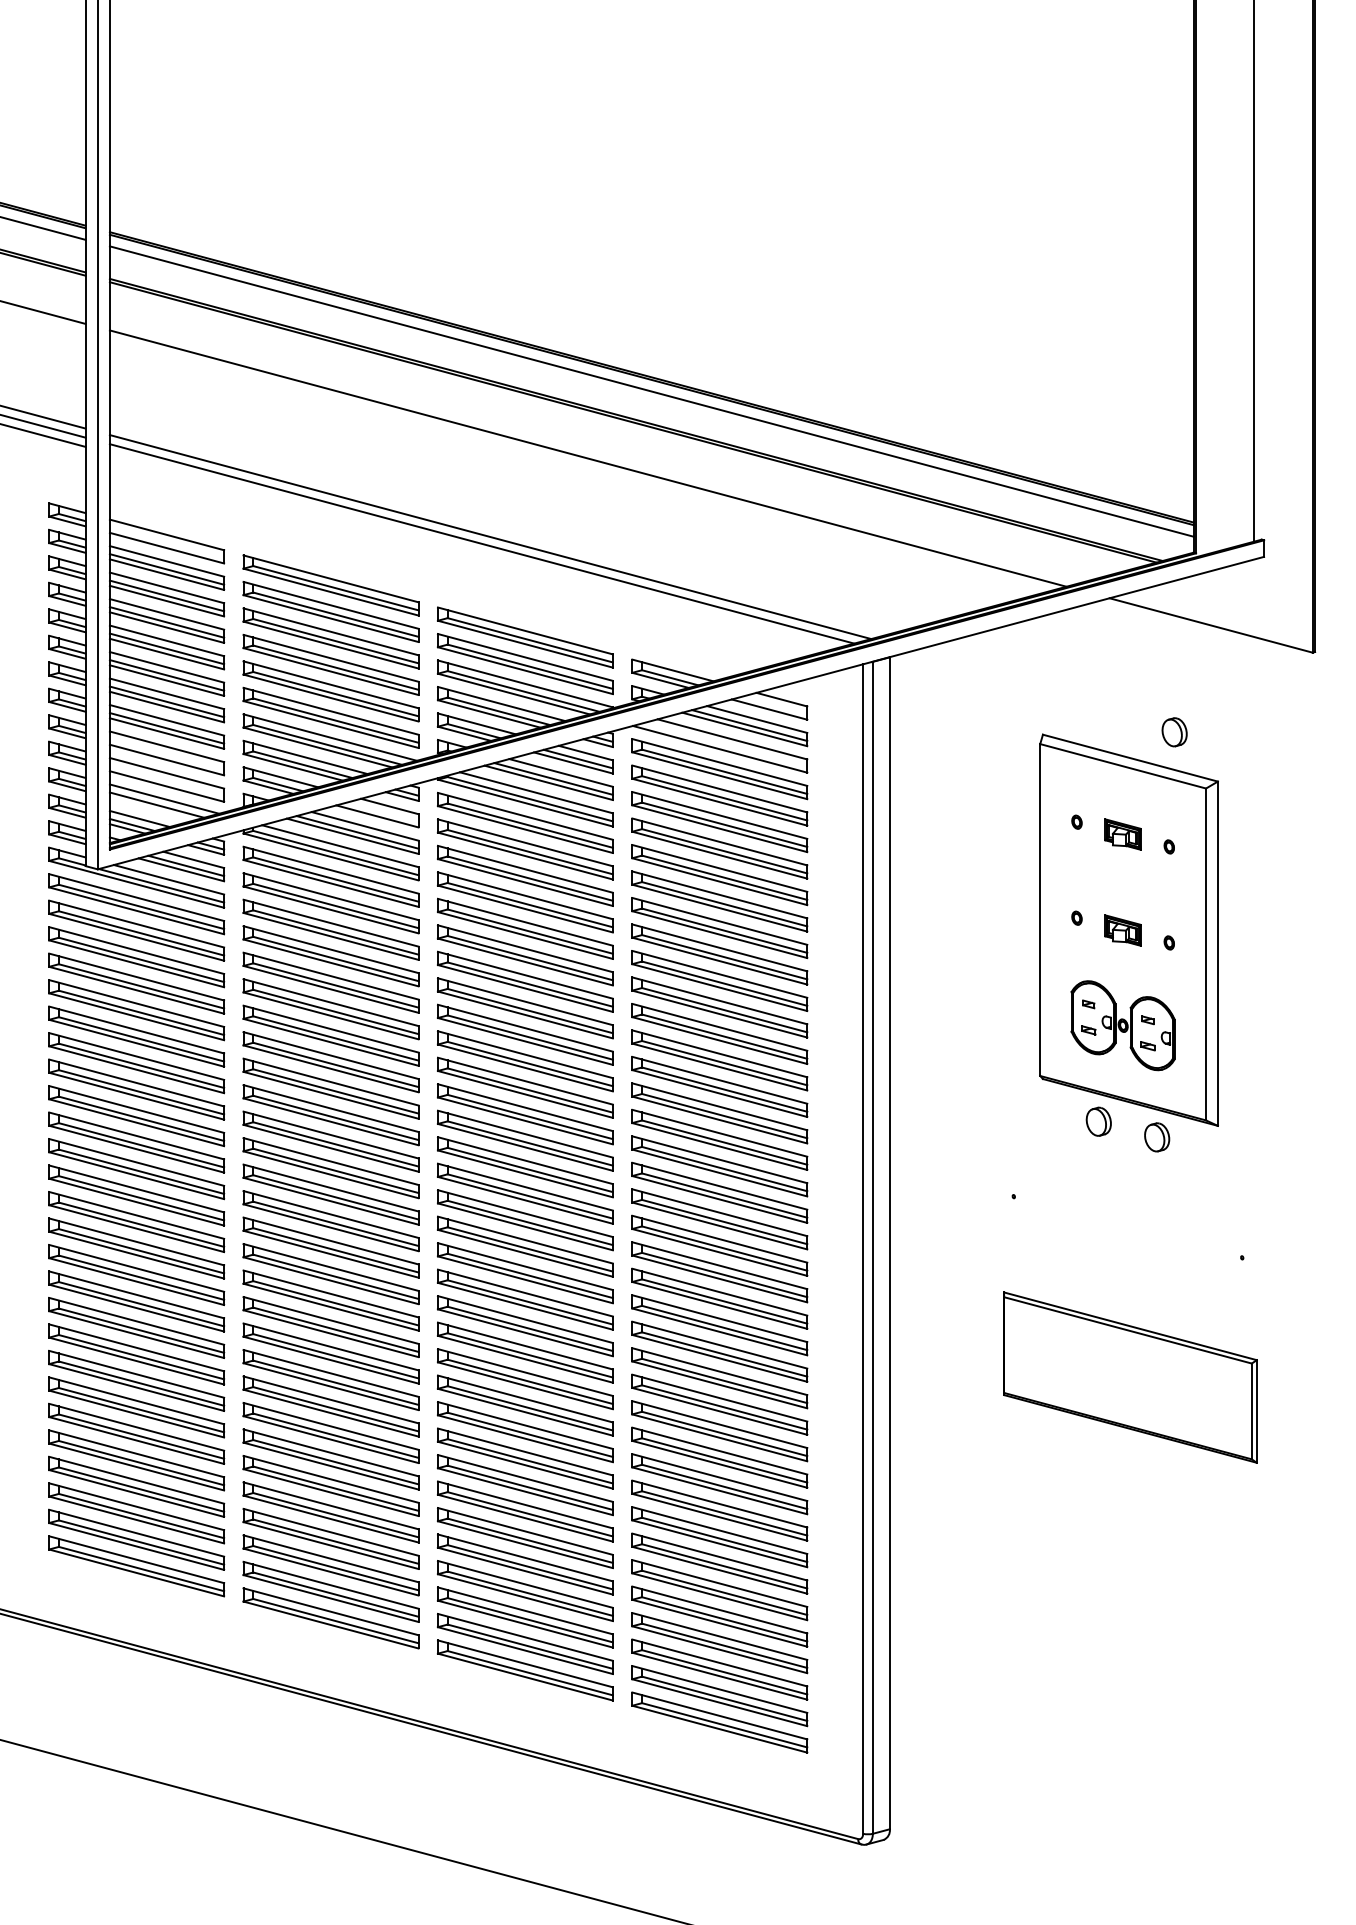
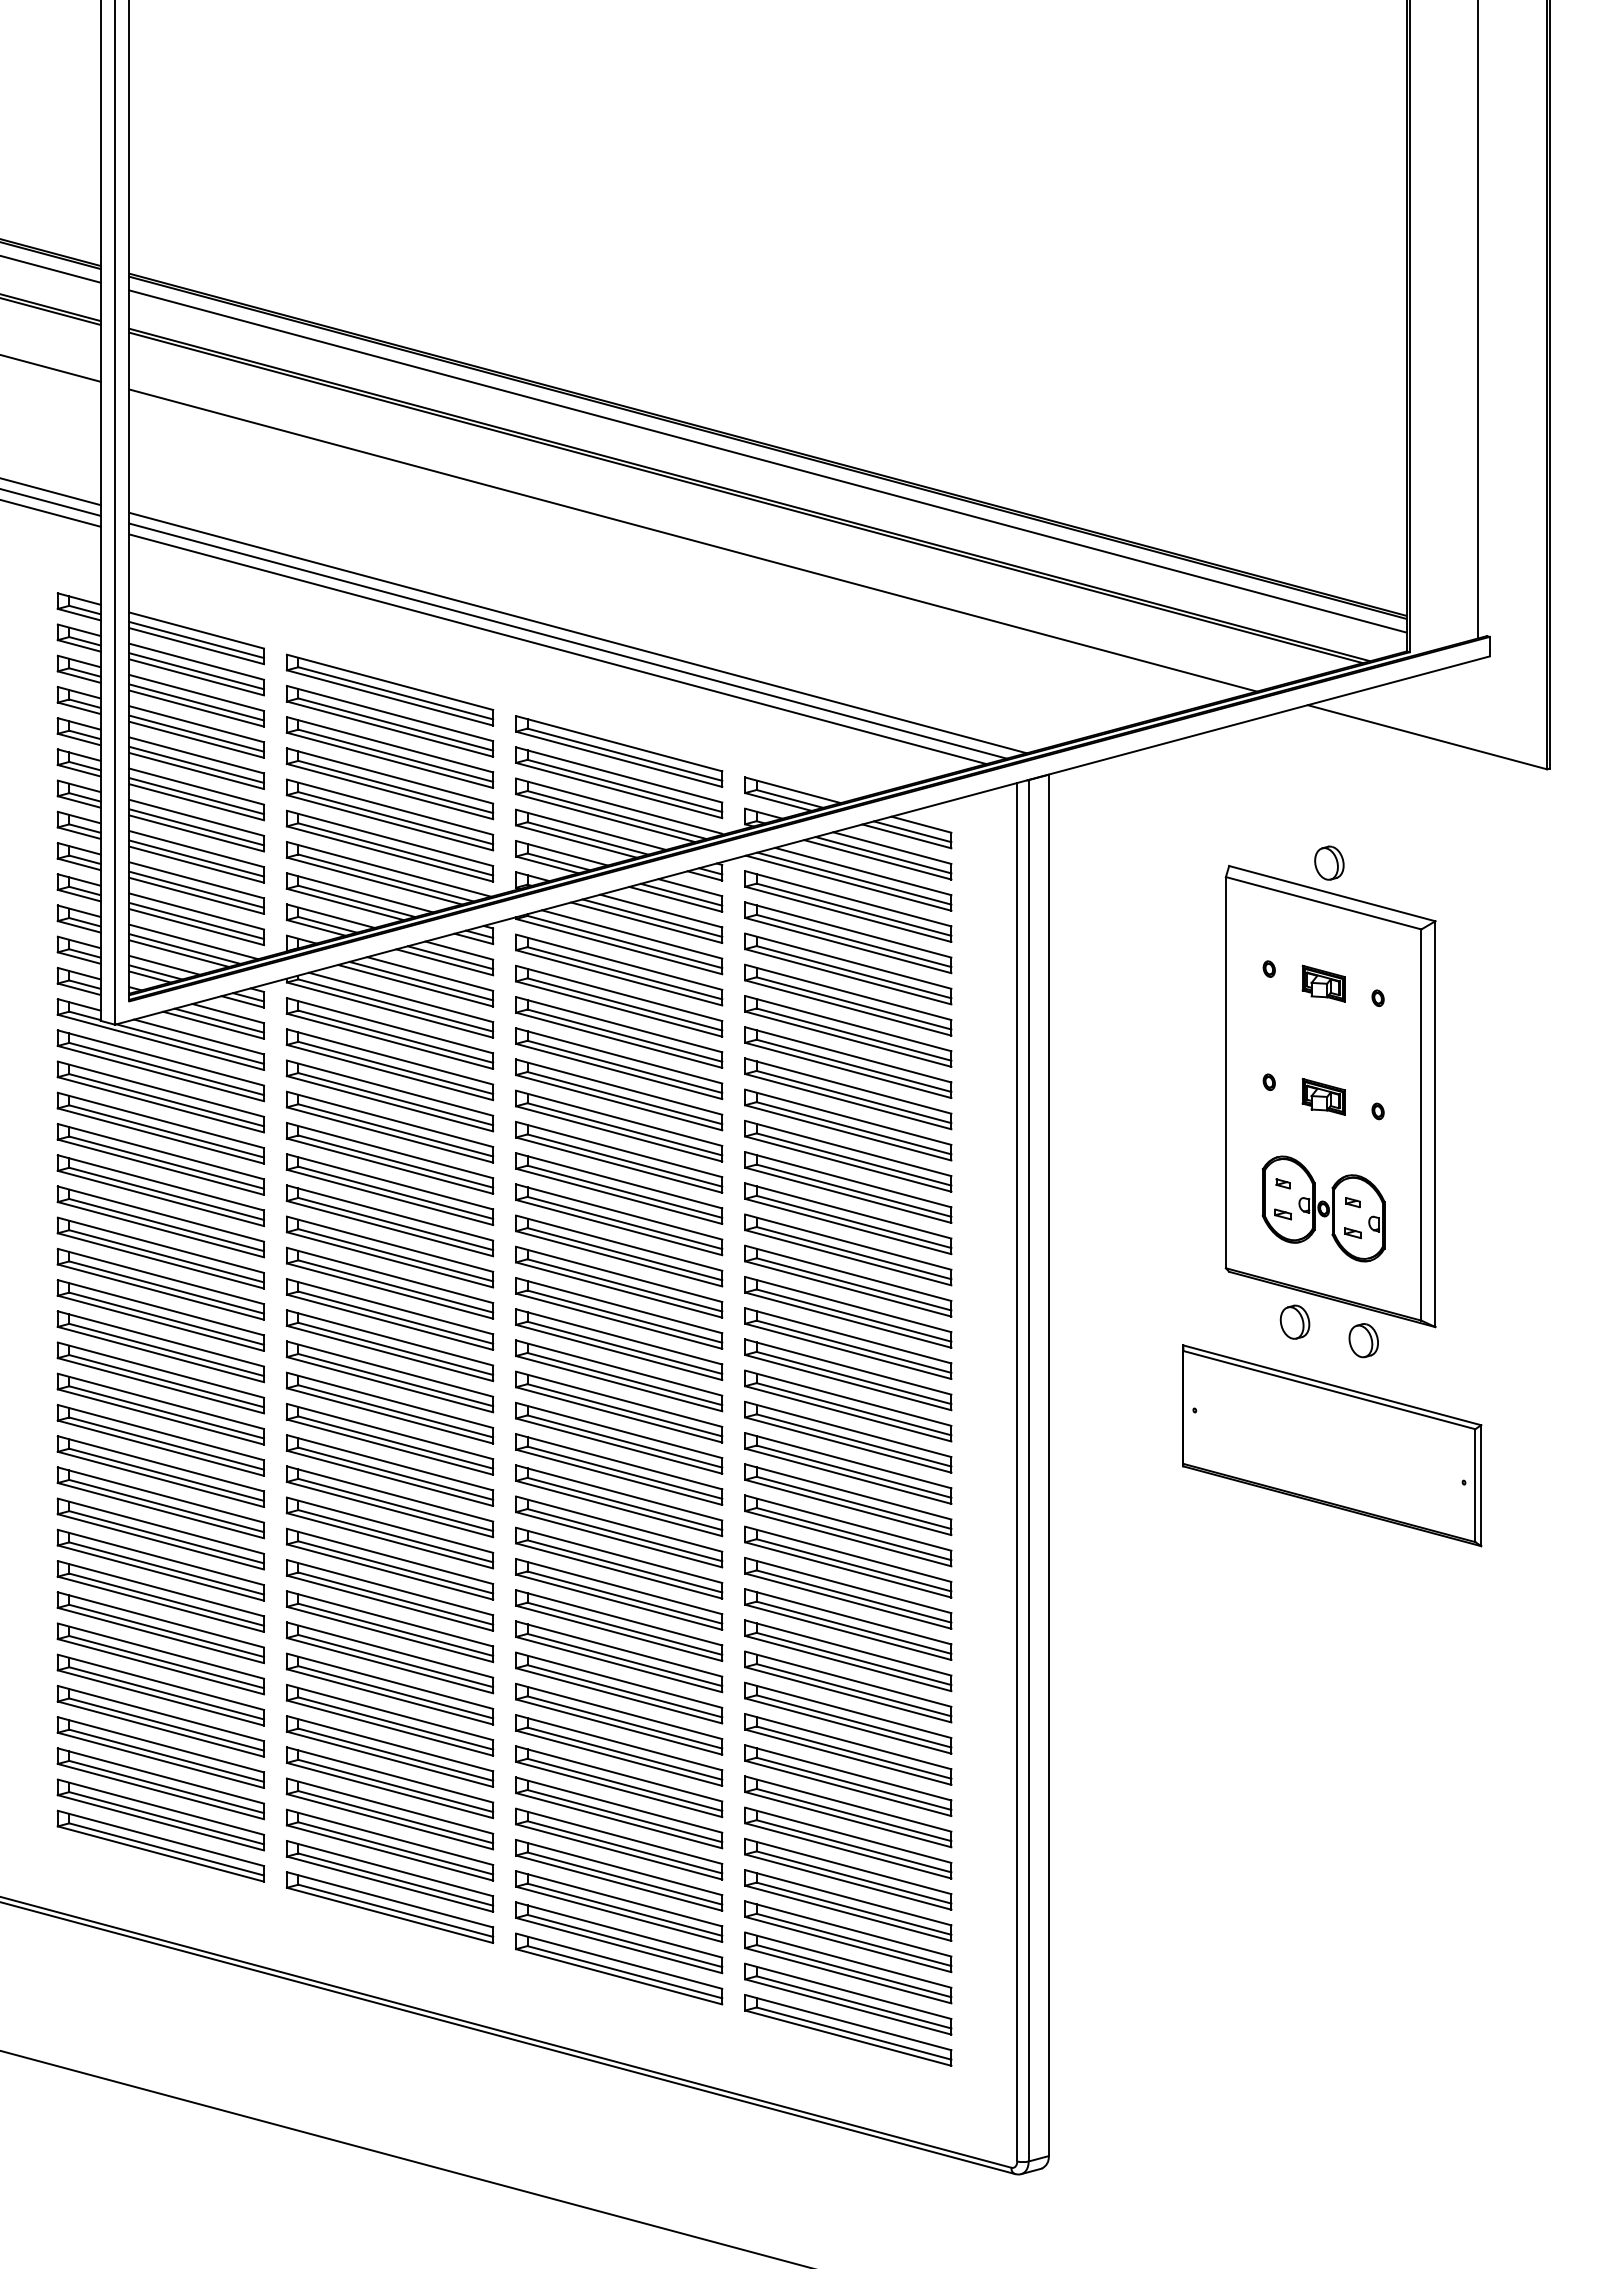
line: (166, 542) -> (196, 639), added
line: (473, 551) -> (557, 649), added
line: (774, 705) -> (912, 831), added
part: (1174, 731) -> (1329, 862), moved
line: (725, 745) -> (854, 878), added
line: (166, 754) -> (196, 889), added
line: (166, 780) -> (196, 920), added
line: (152, 808) -> (179, 953), added
line: (382, 812) -> (450, 957), added
part: (1130, 1377) -> (1332, 1445), moved

